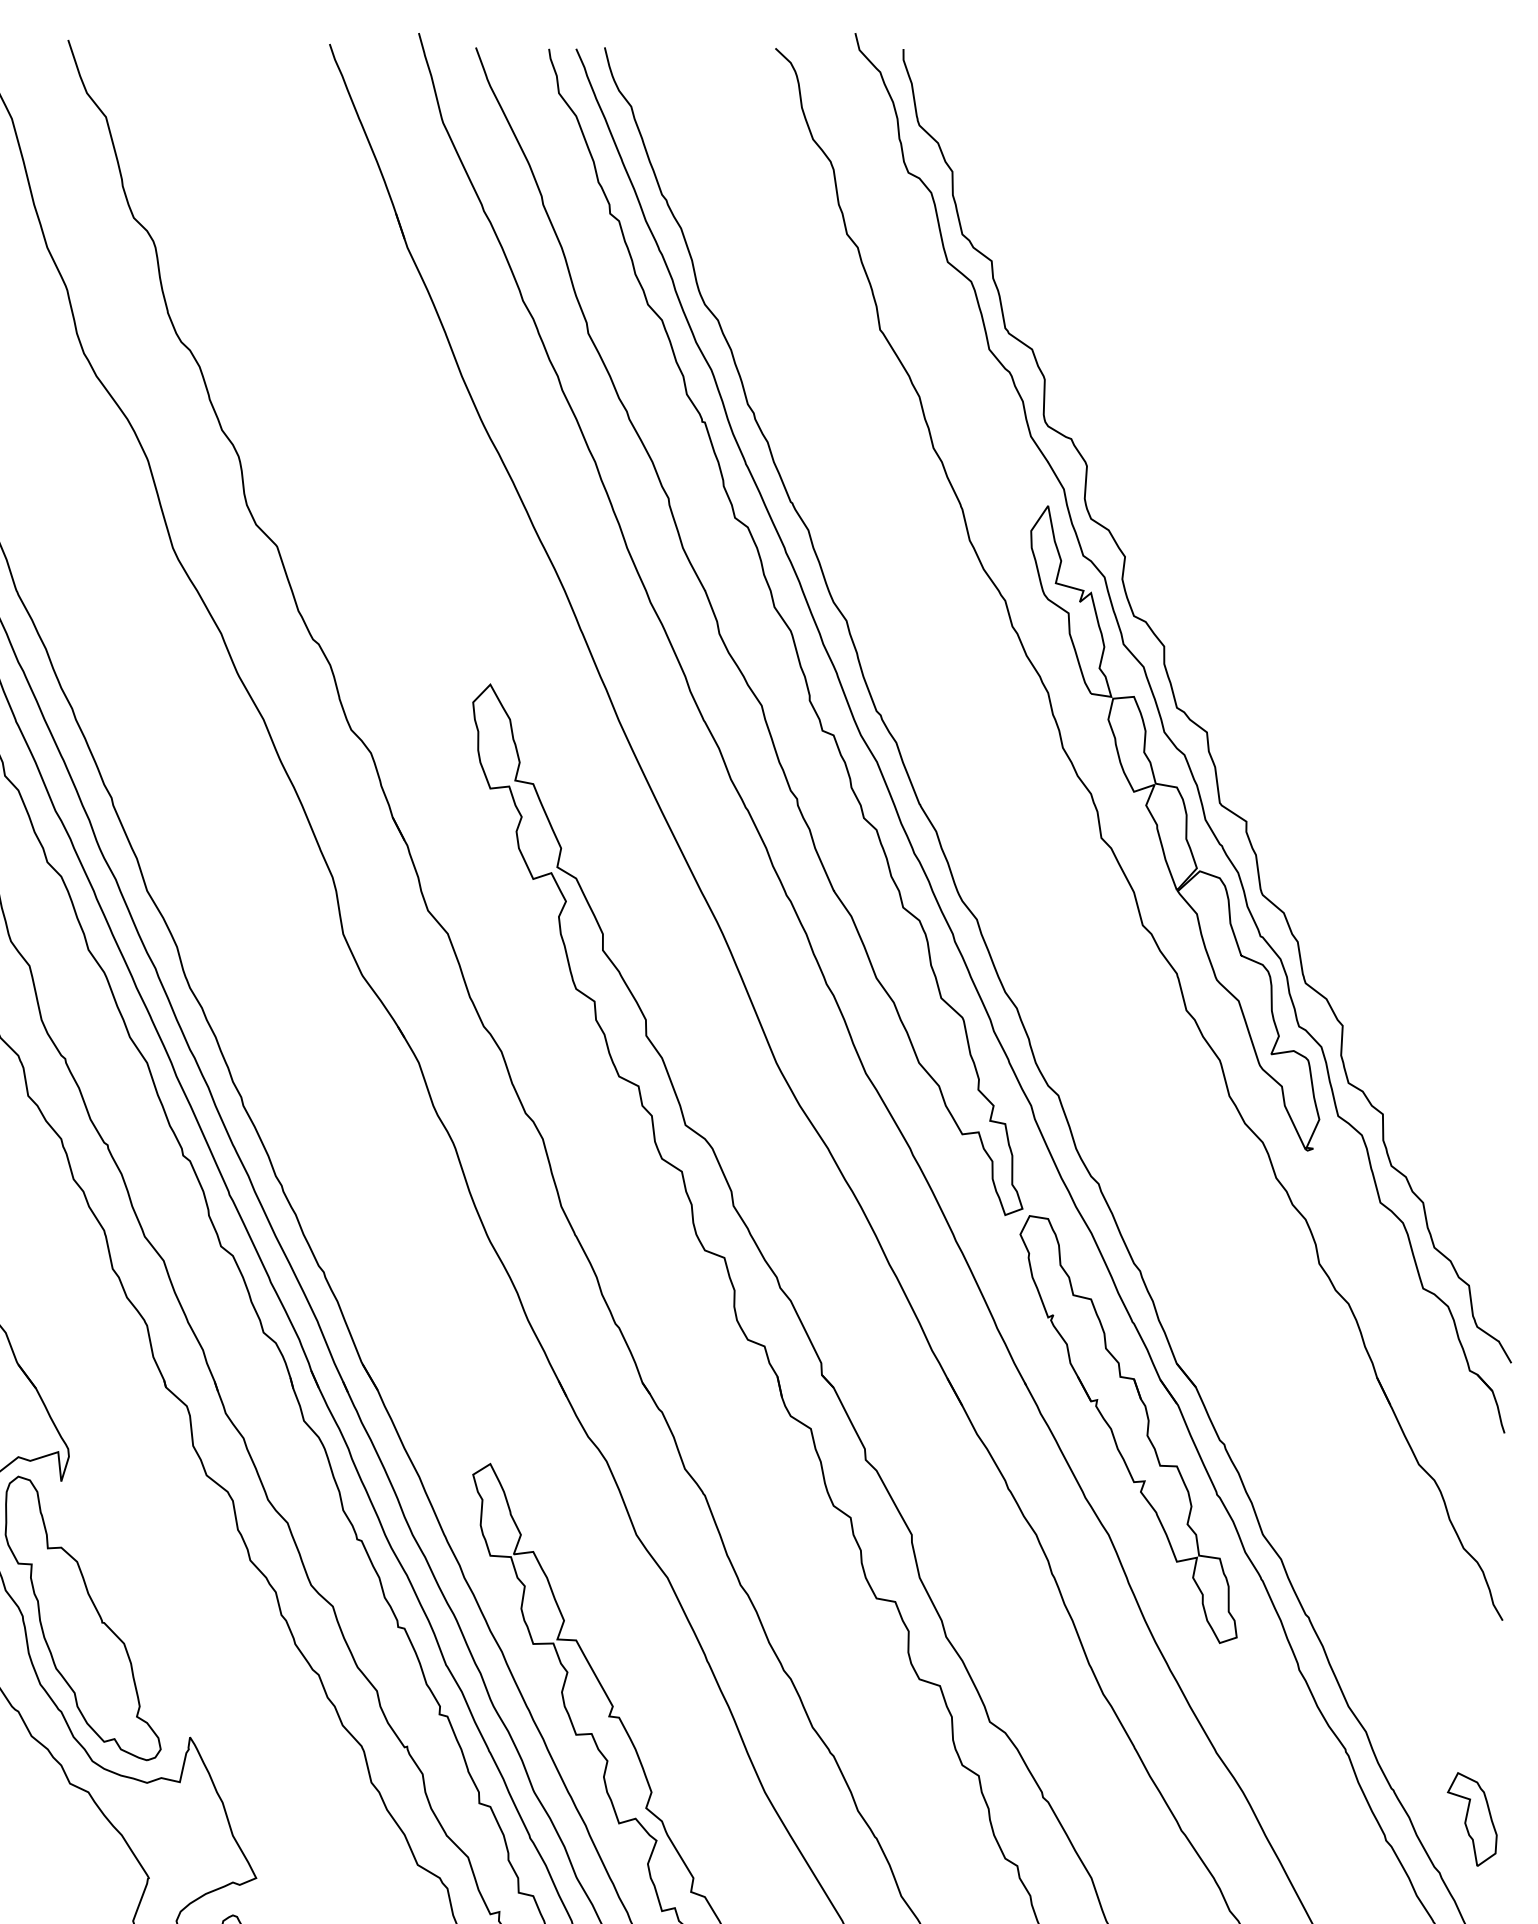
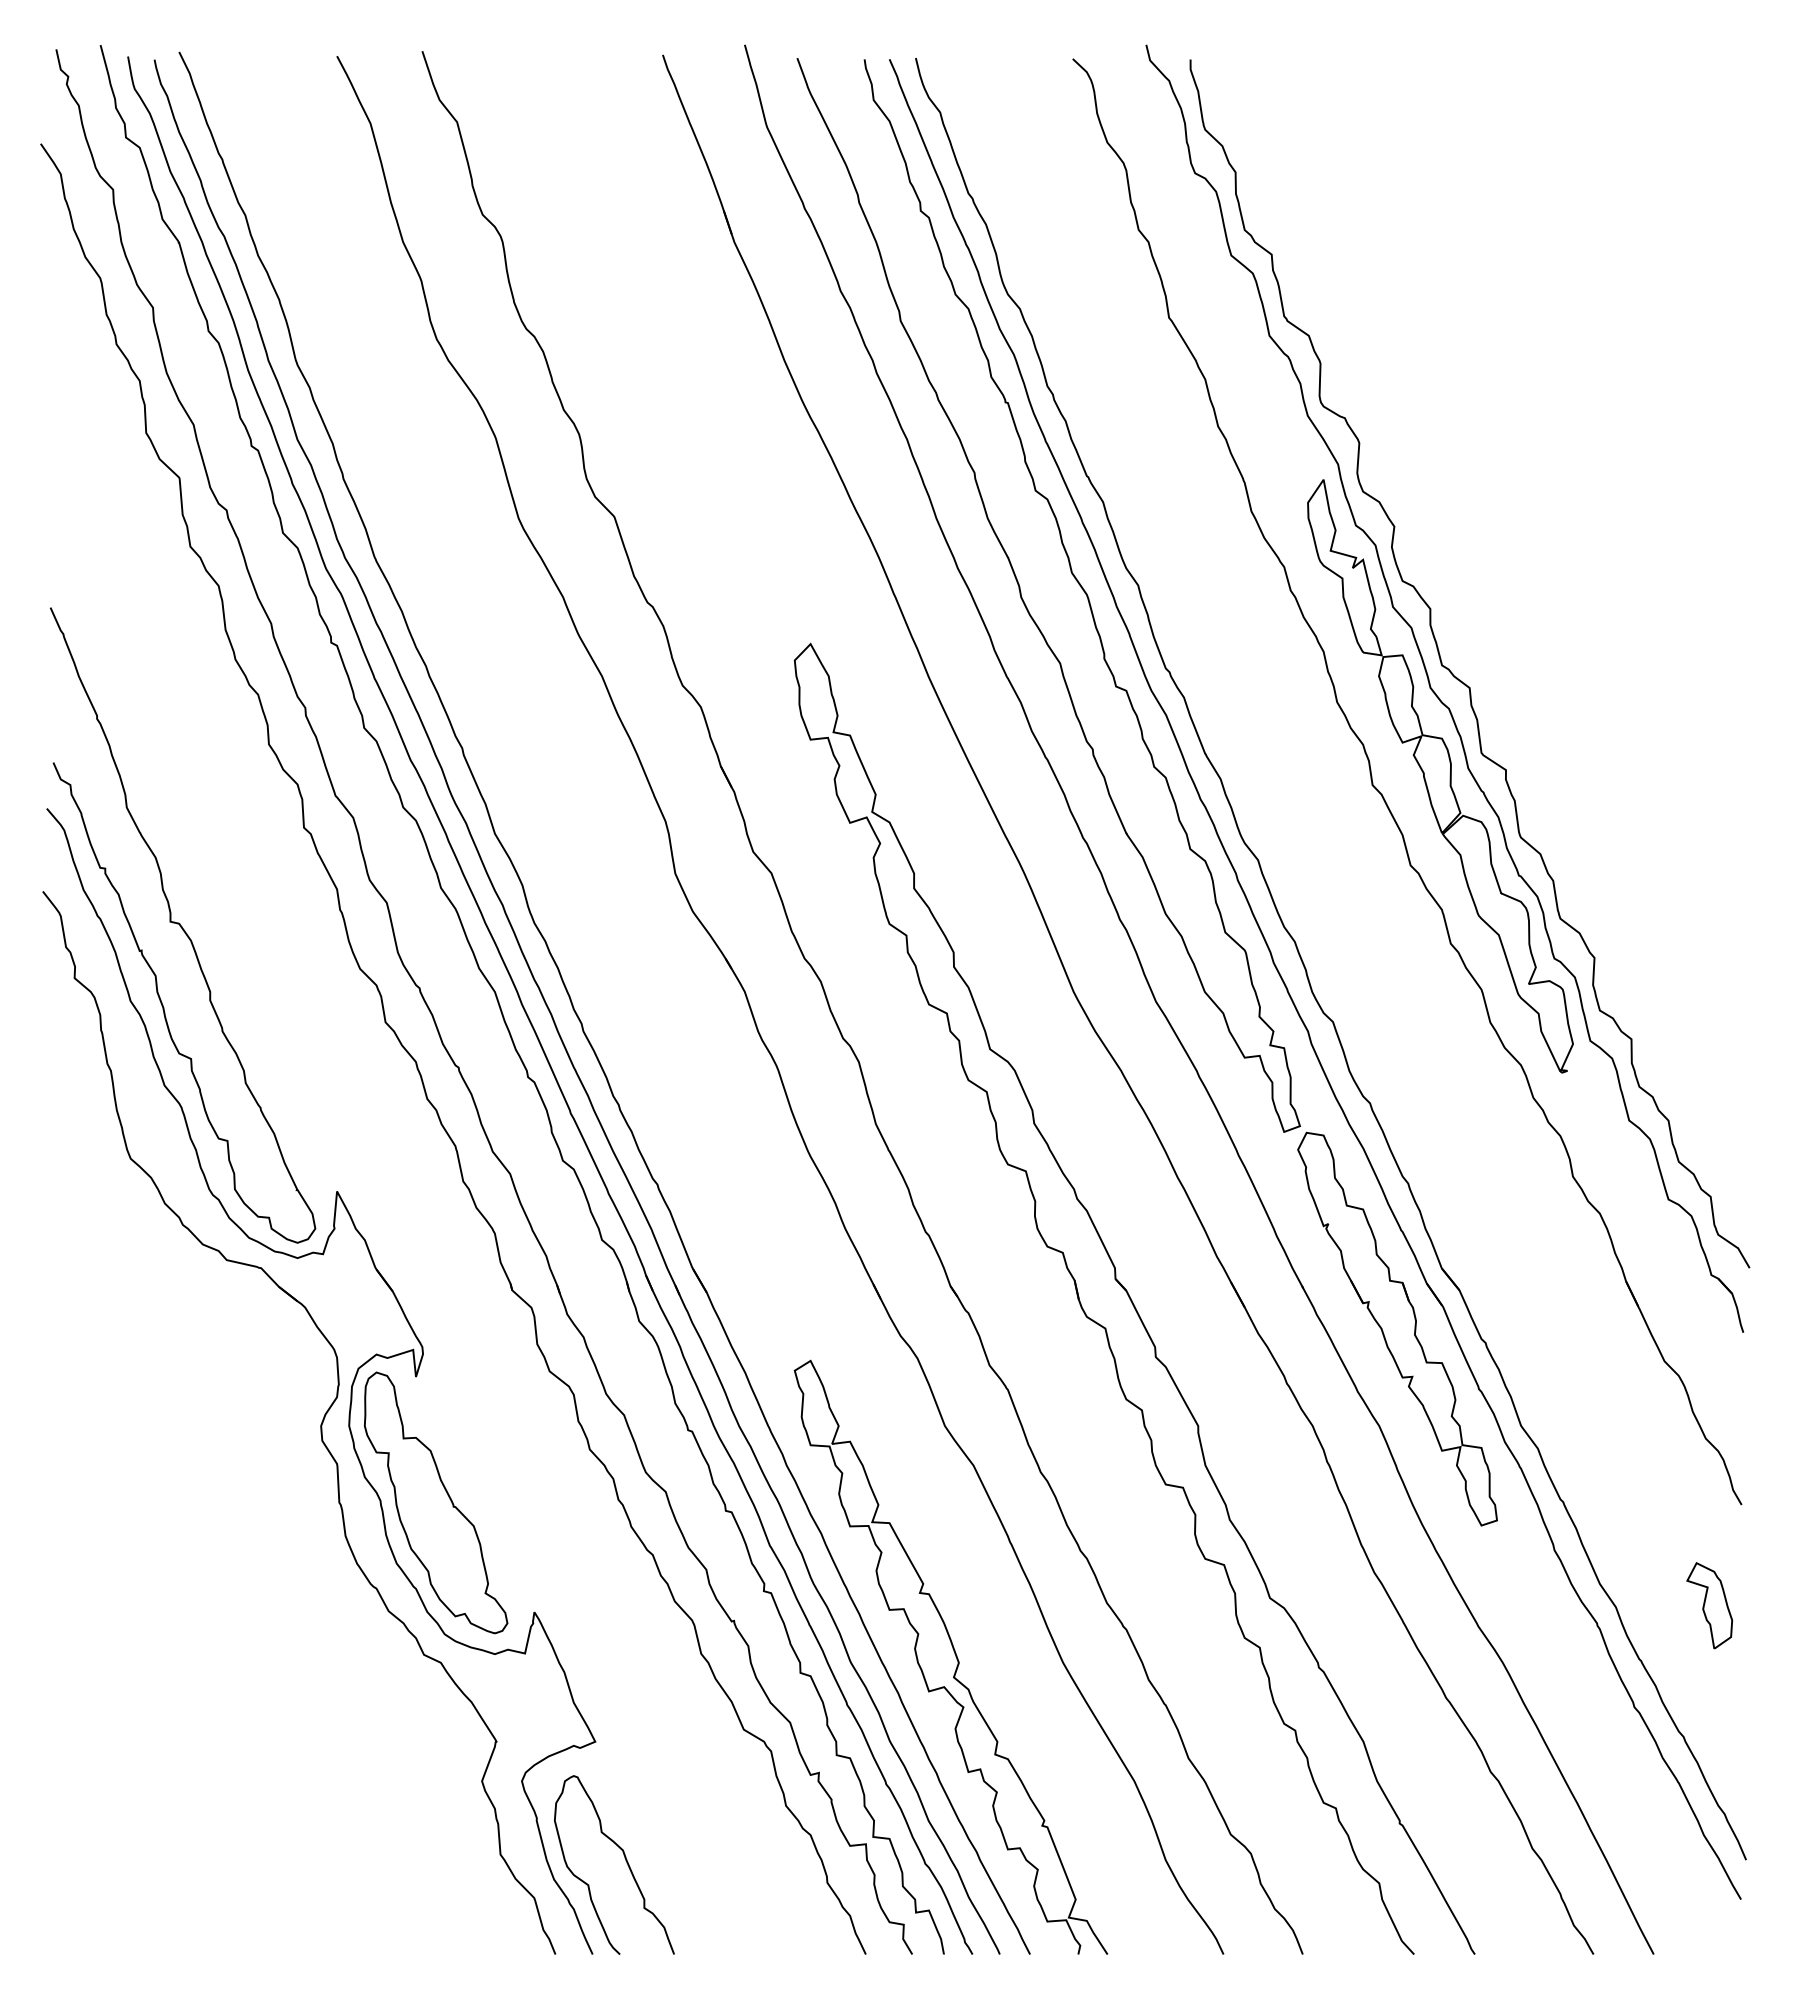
part: (1472, 1819) -> (1709, 1605), moved

